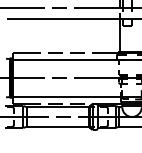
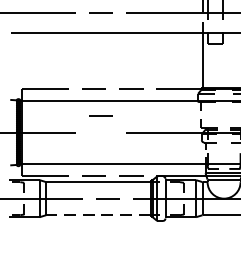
line: (59, 77) -> (100, 114), moved
line: (57, 126) -> (97, 214), solid -> dashed

